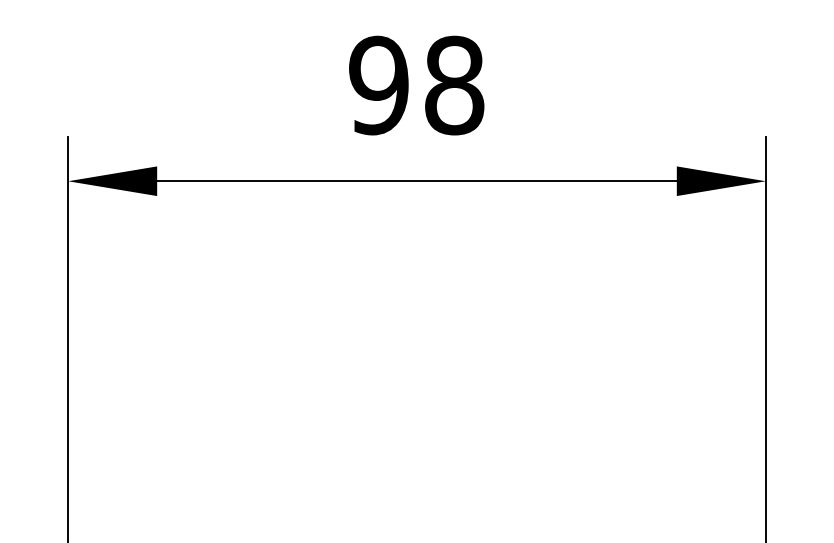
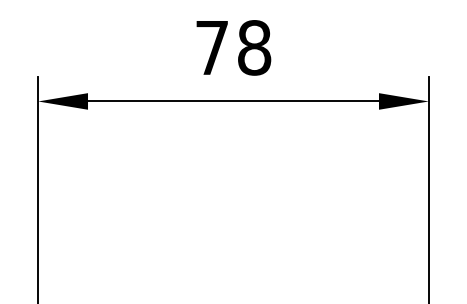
text: (377, 84) -> (211, 47), 98 -> 78

